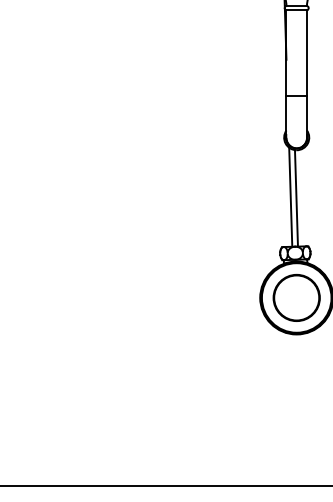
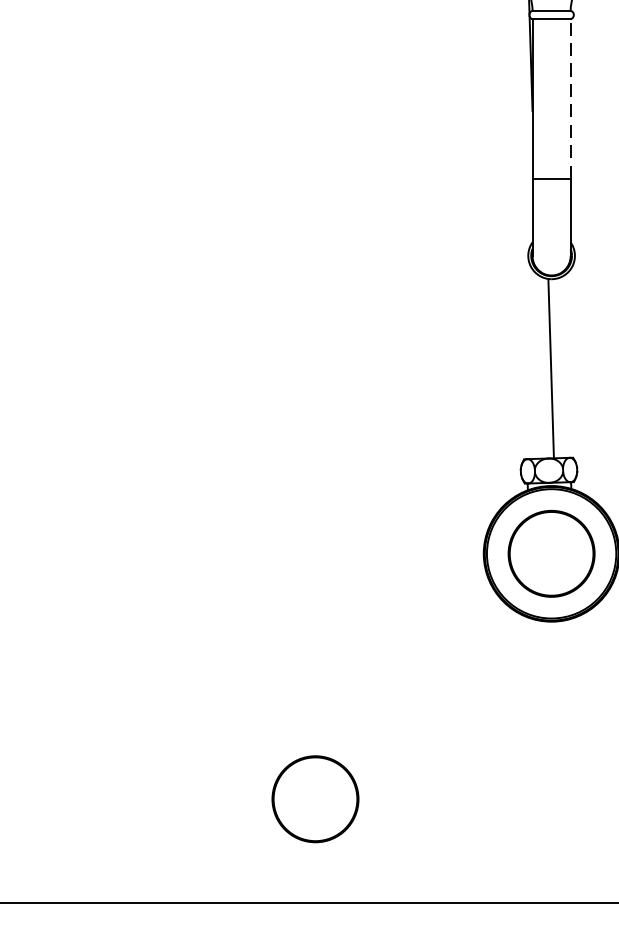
line: (306, 53) -> (569, 99), solid -> dashed
line: (290, 196) -> (540, 365), removed
circle: (169, 429) -> (315, 798), added

